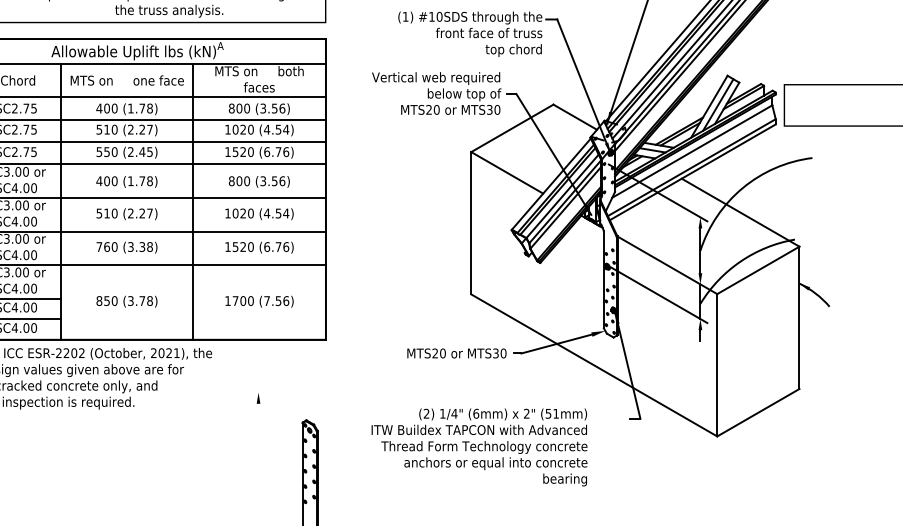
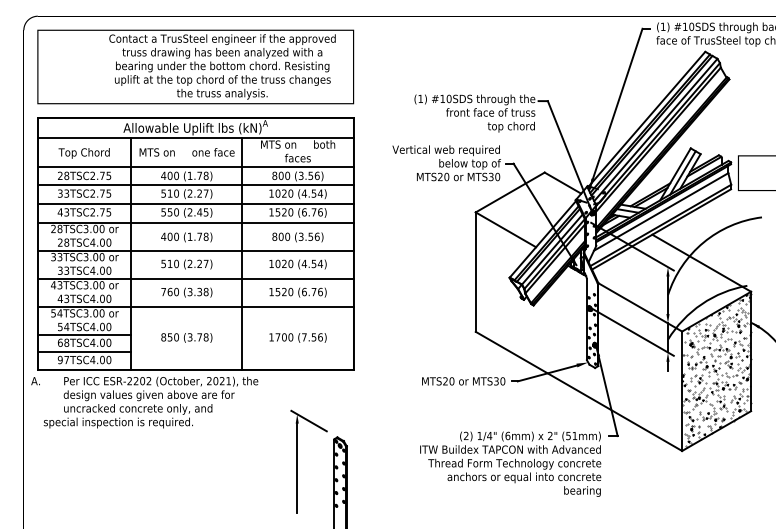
hatch: (758, 339) -> (716, 369), added
line: (271, 400) -> (308, 420), added
text: (479, 446) -> (510, 463), moved
line: (258, 457) -> (297, 468), added

